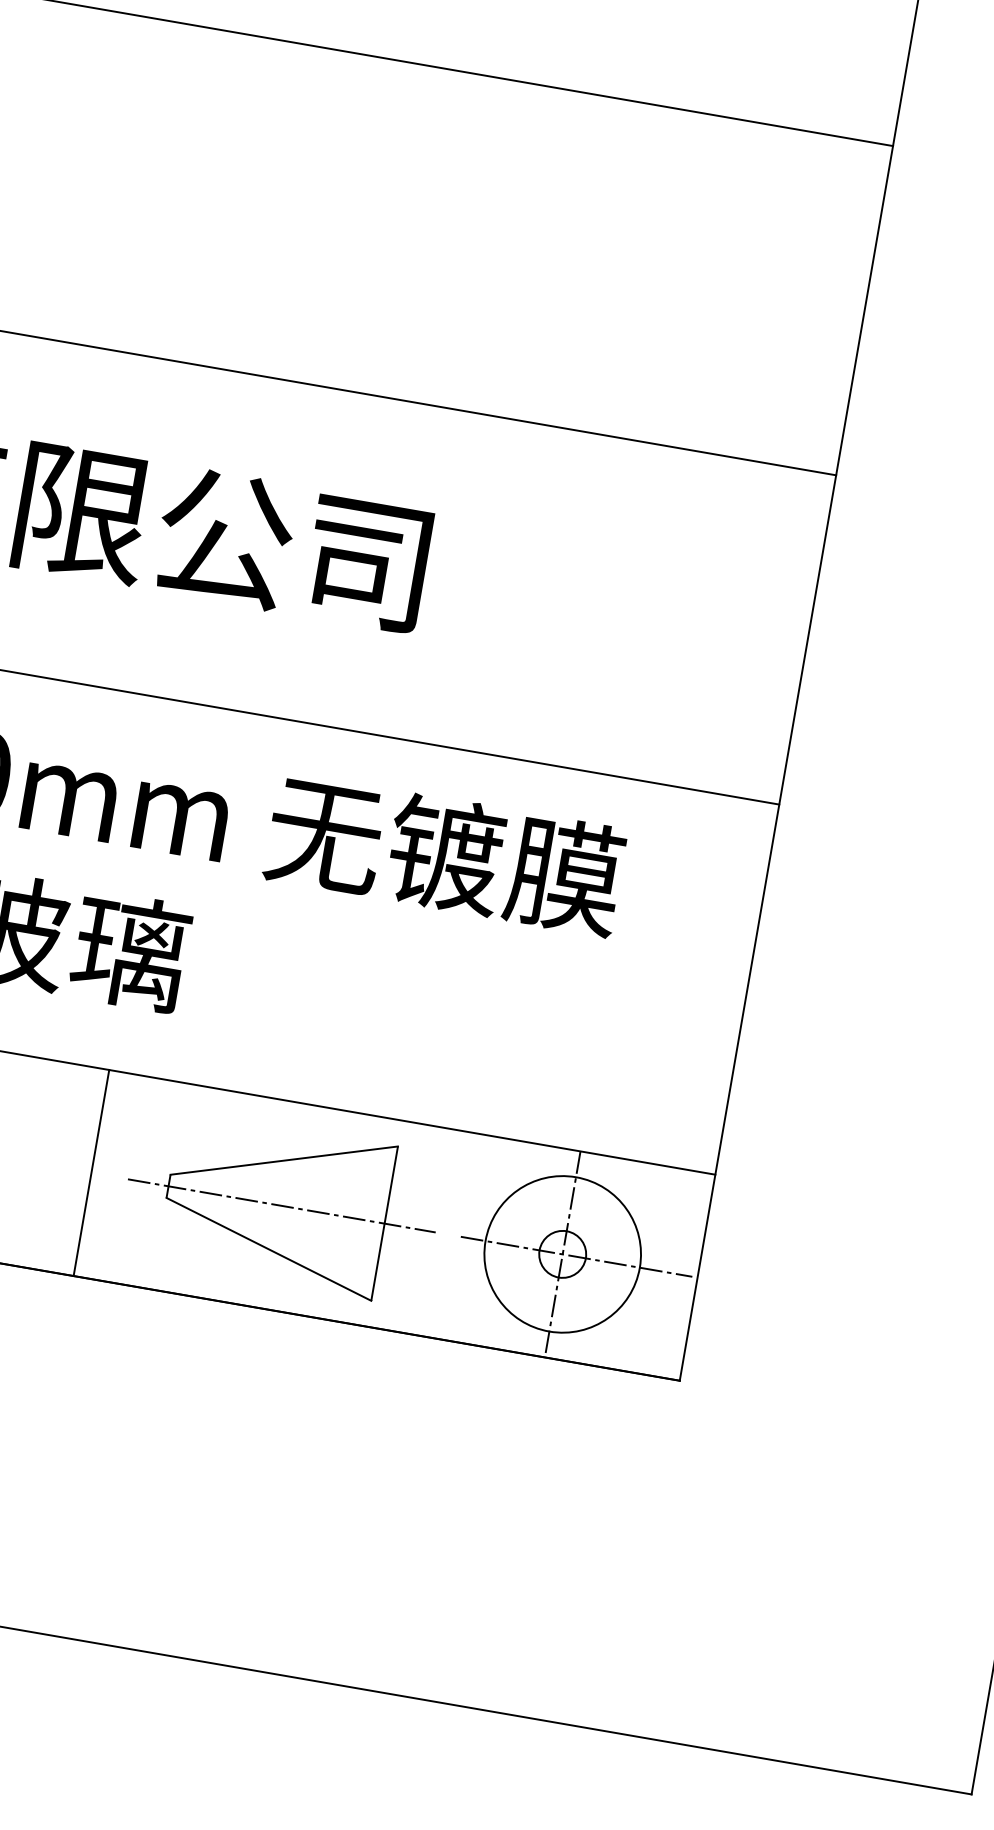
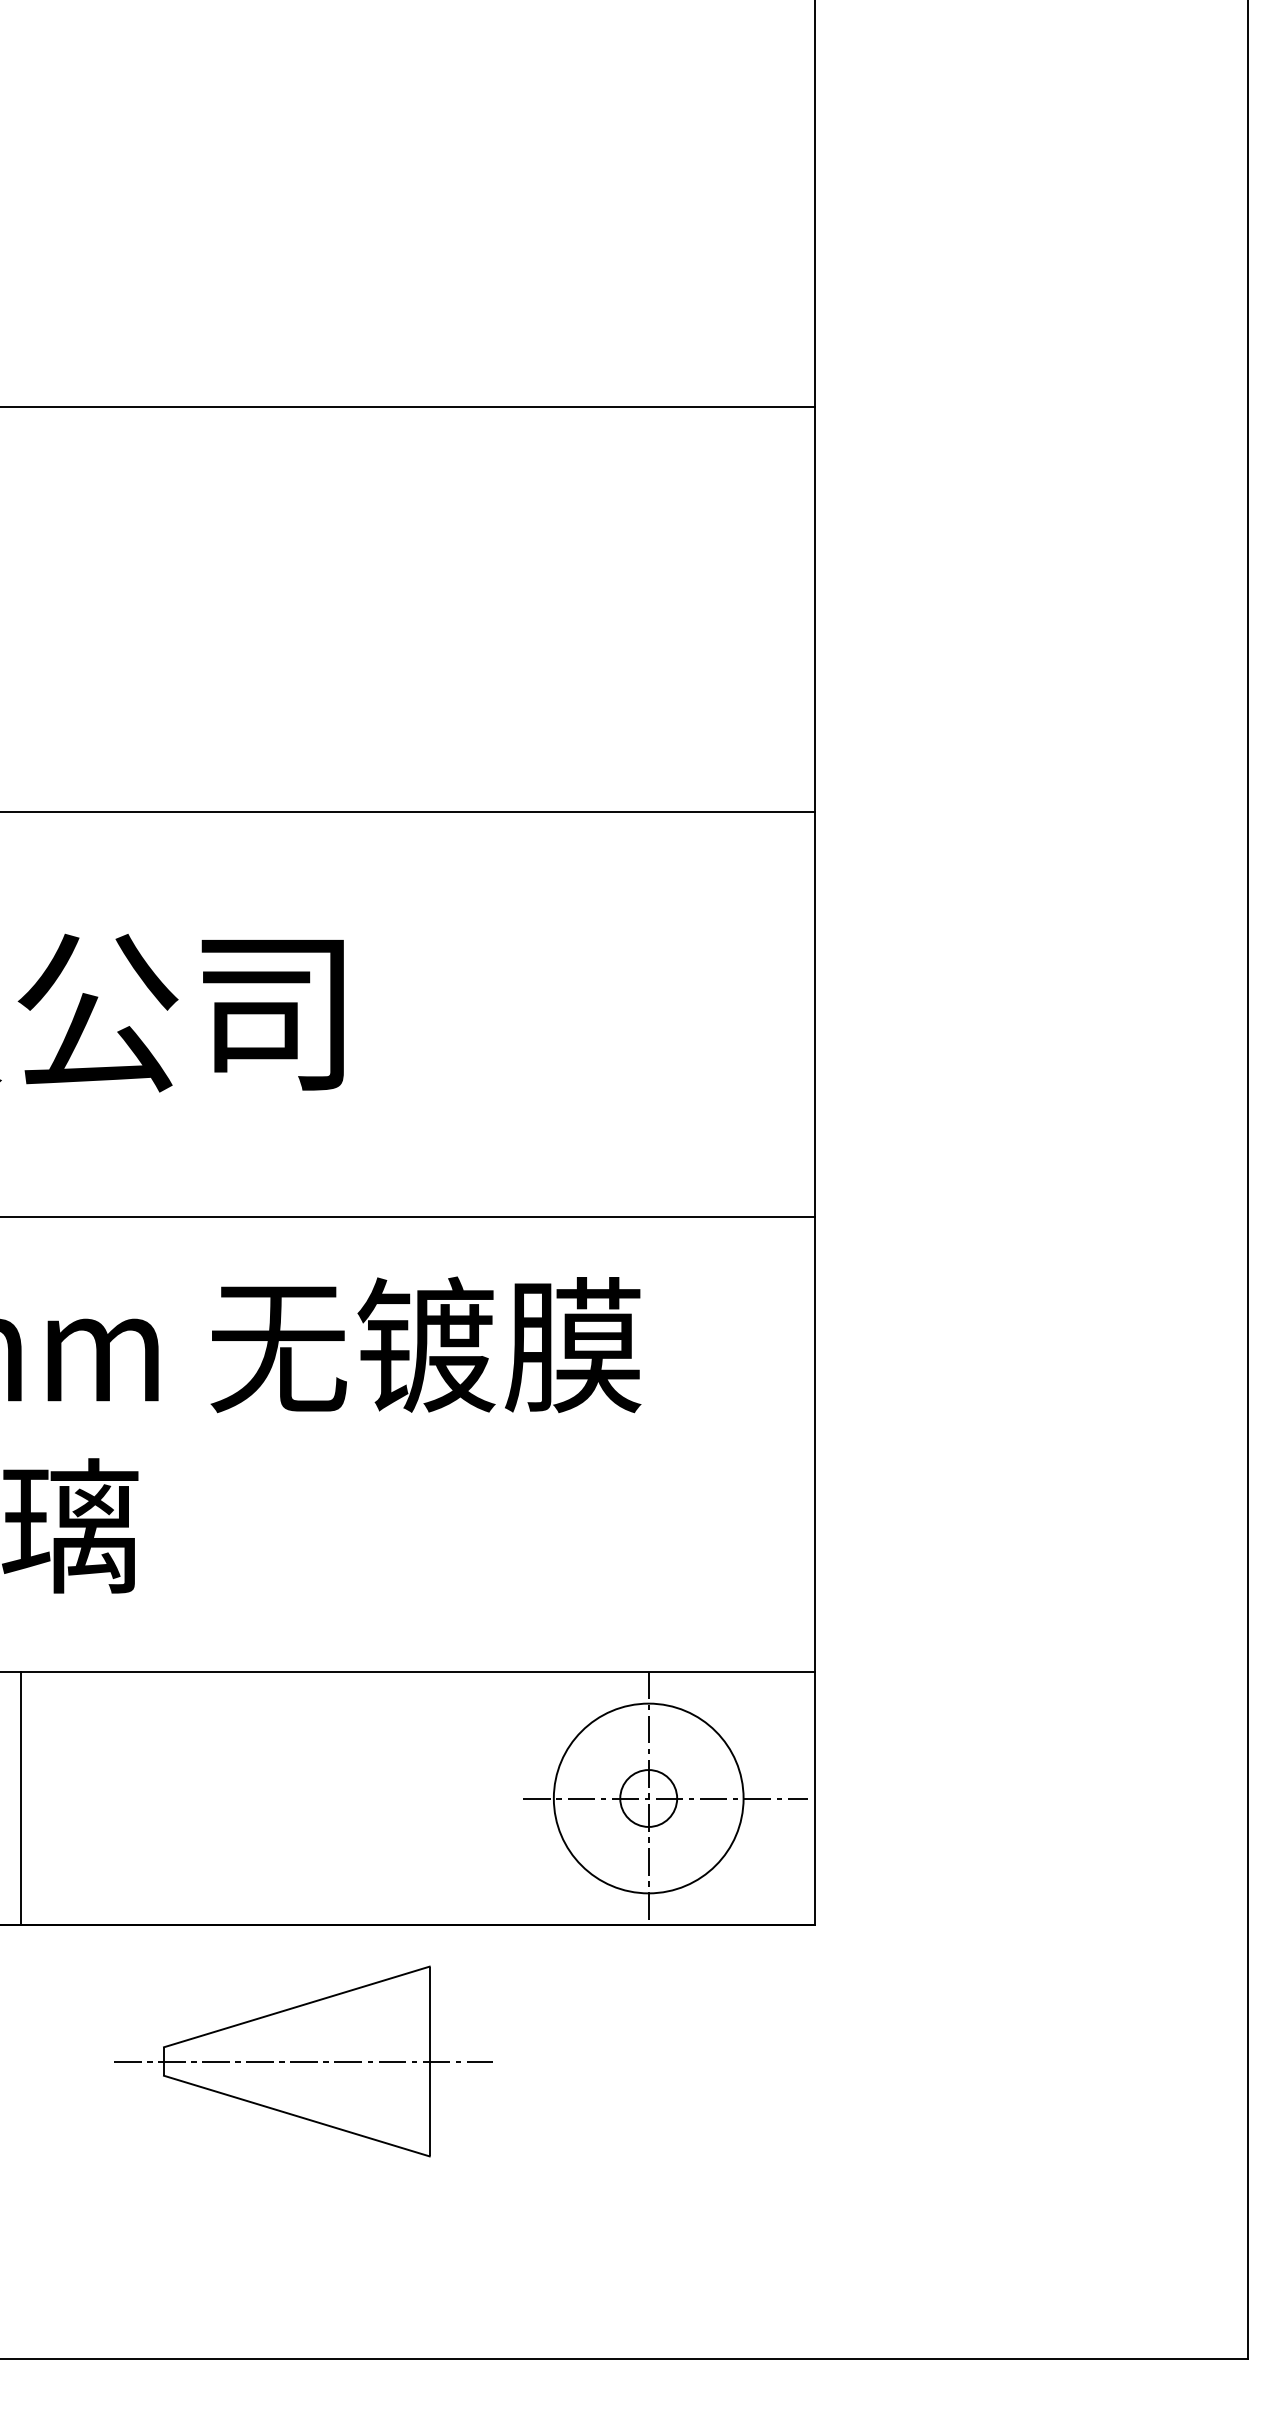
line: (91, 1173) -> (21, 1798), moved
part: (281, 1205) -> (303, 2061), moved

